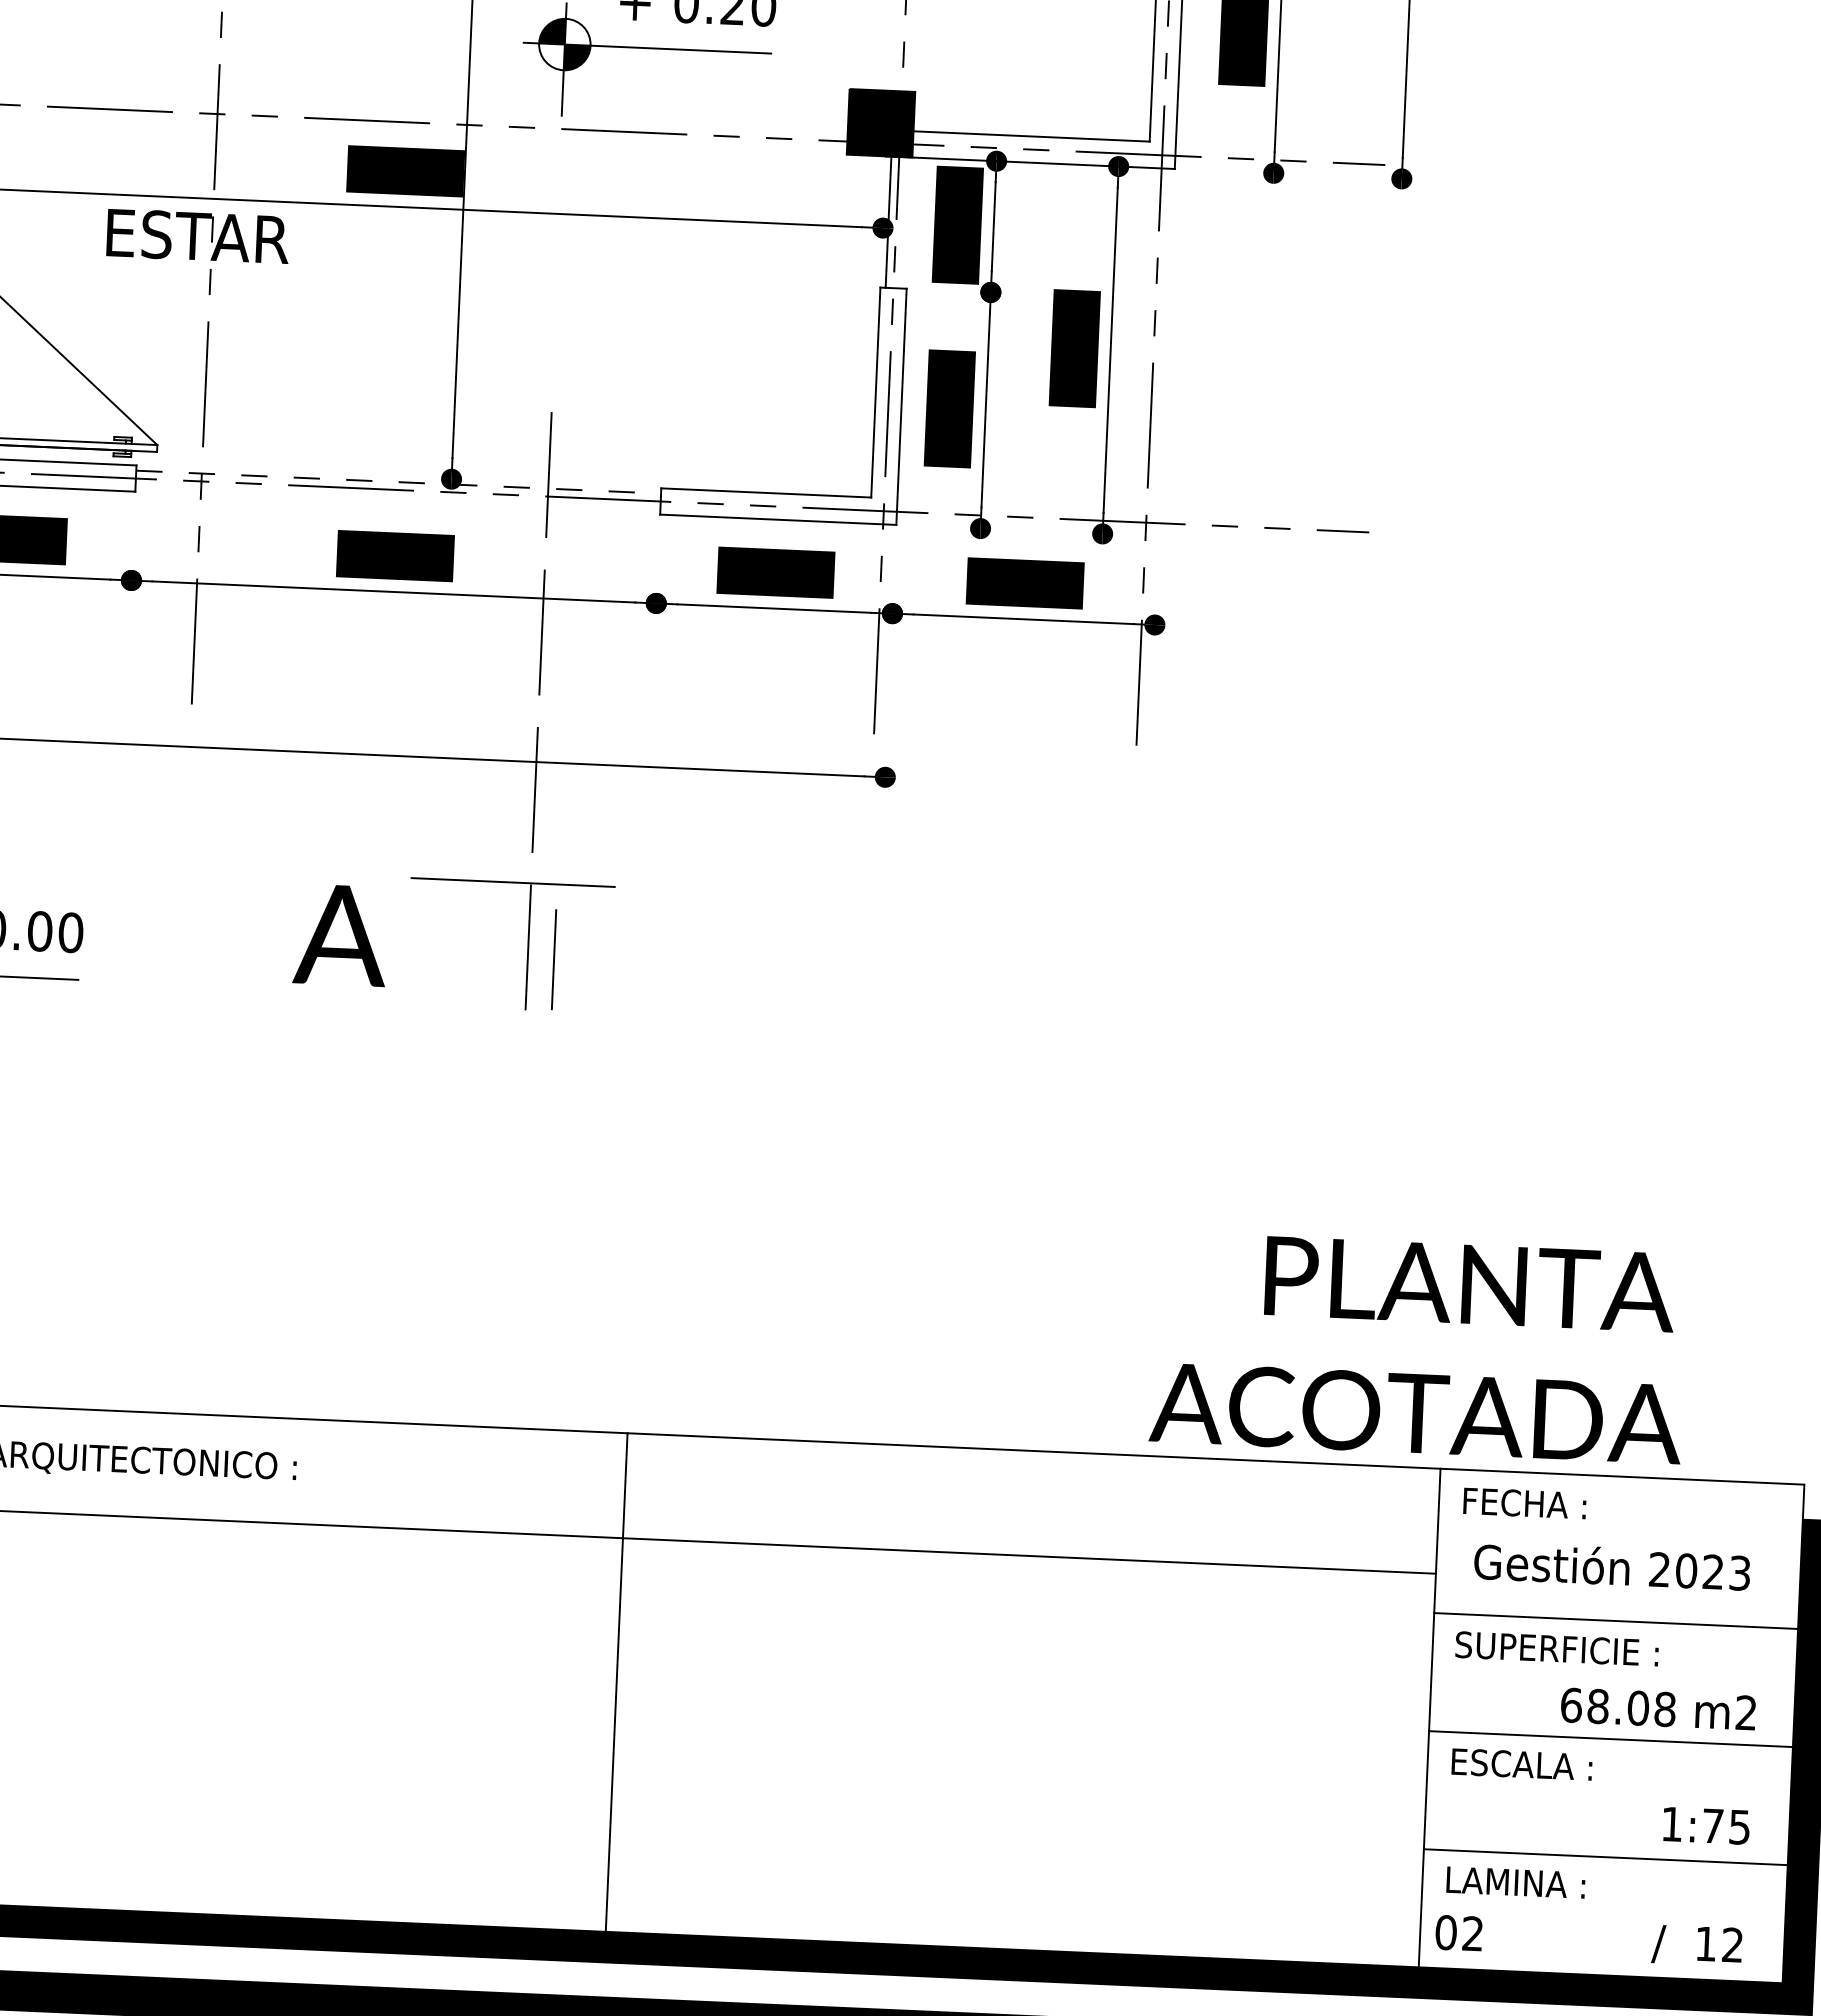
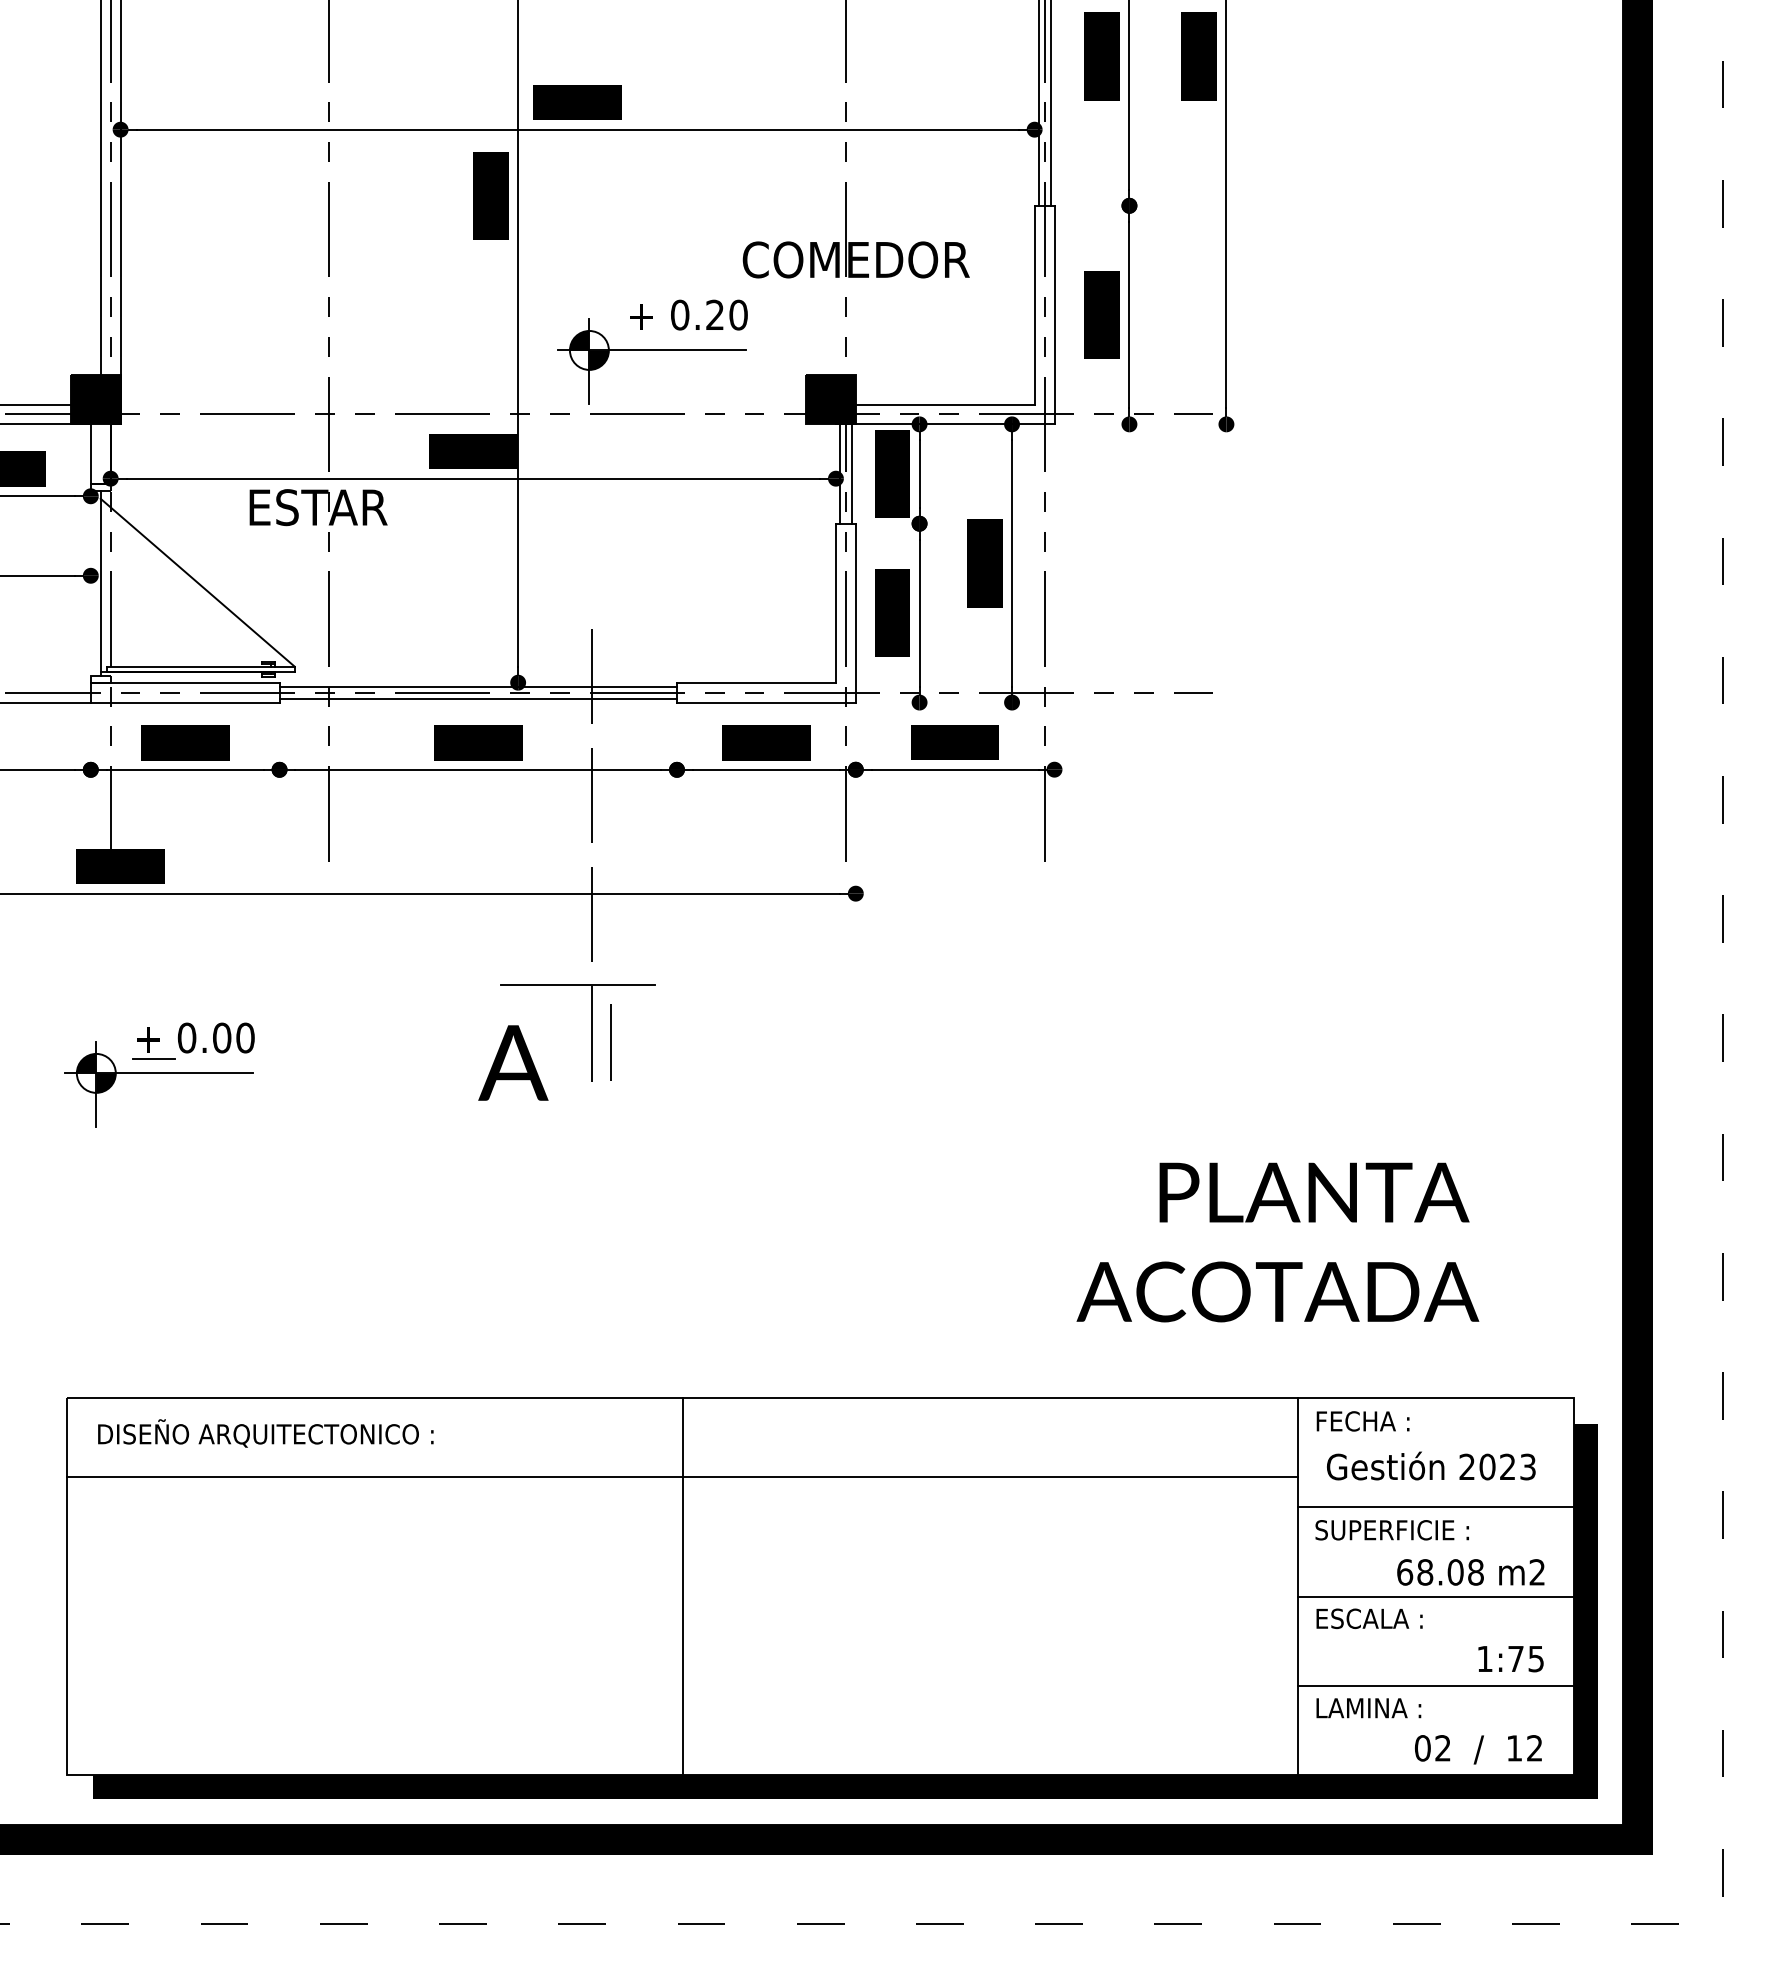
line: (903, 222) -> (851, 473), added
line: (398, 481) -> (478, 686), dashed -> solid
line: (396, 497) -> (477, 698), added
text: (340, 934) -> (513, 1062), moved
text: (1418, 1348) -> (1277, 1242), moved
text: (1458, 1933) -> (1432, 1748), moved

